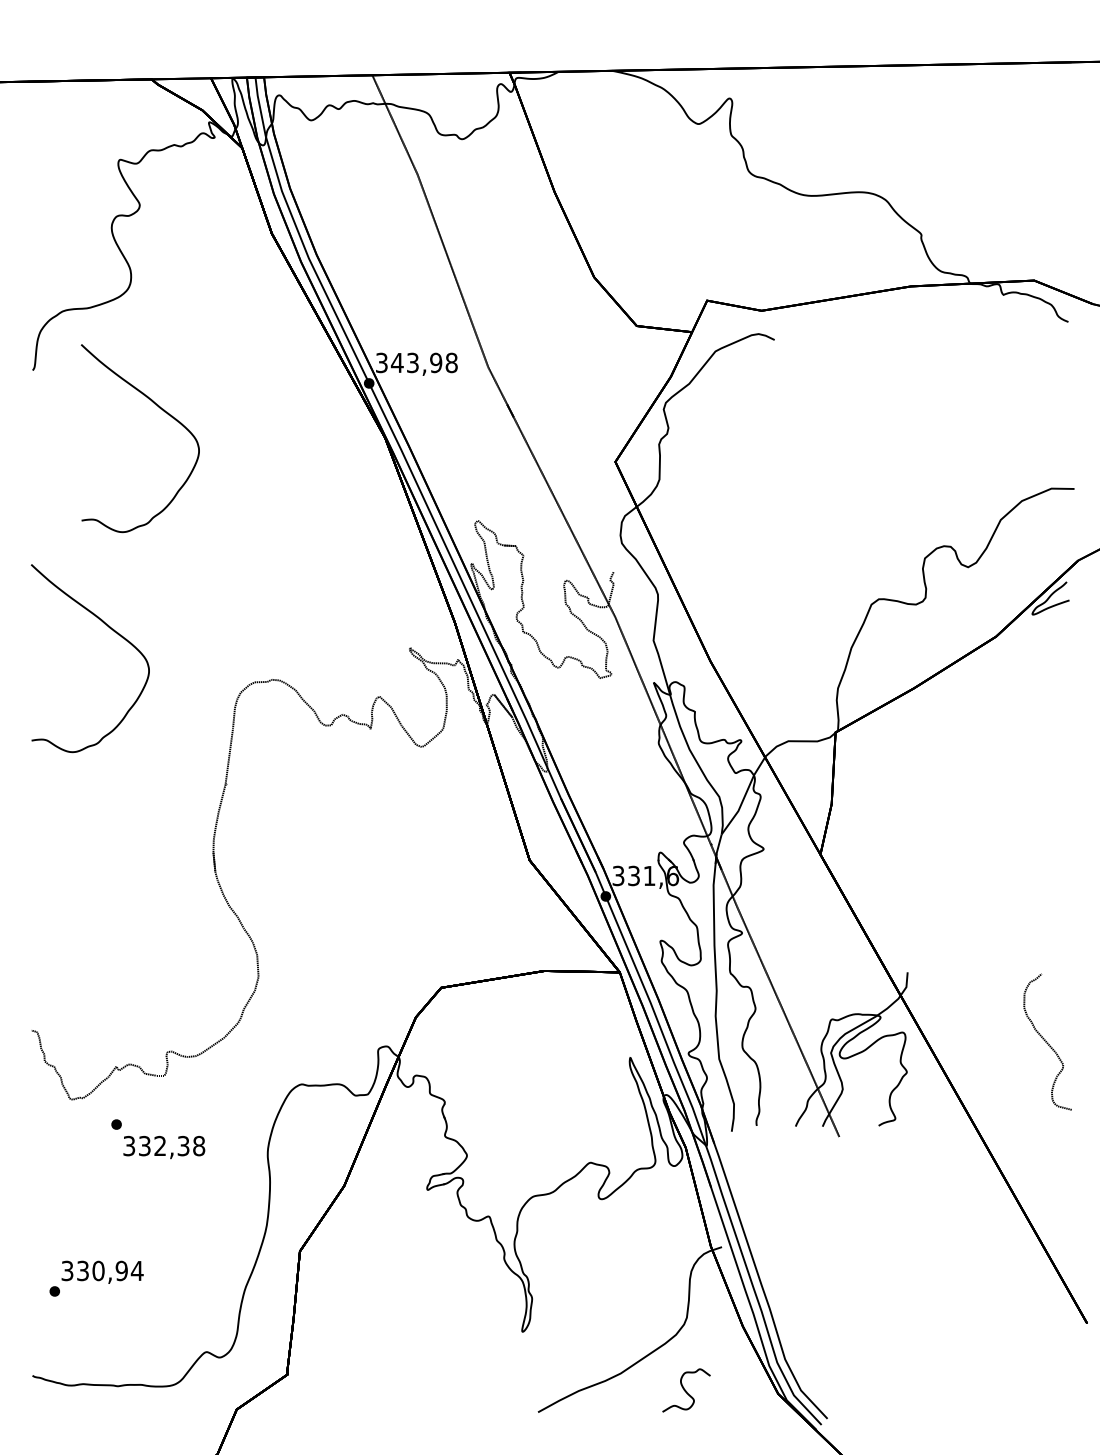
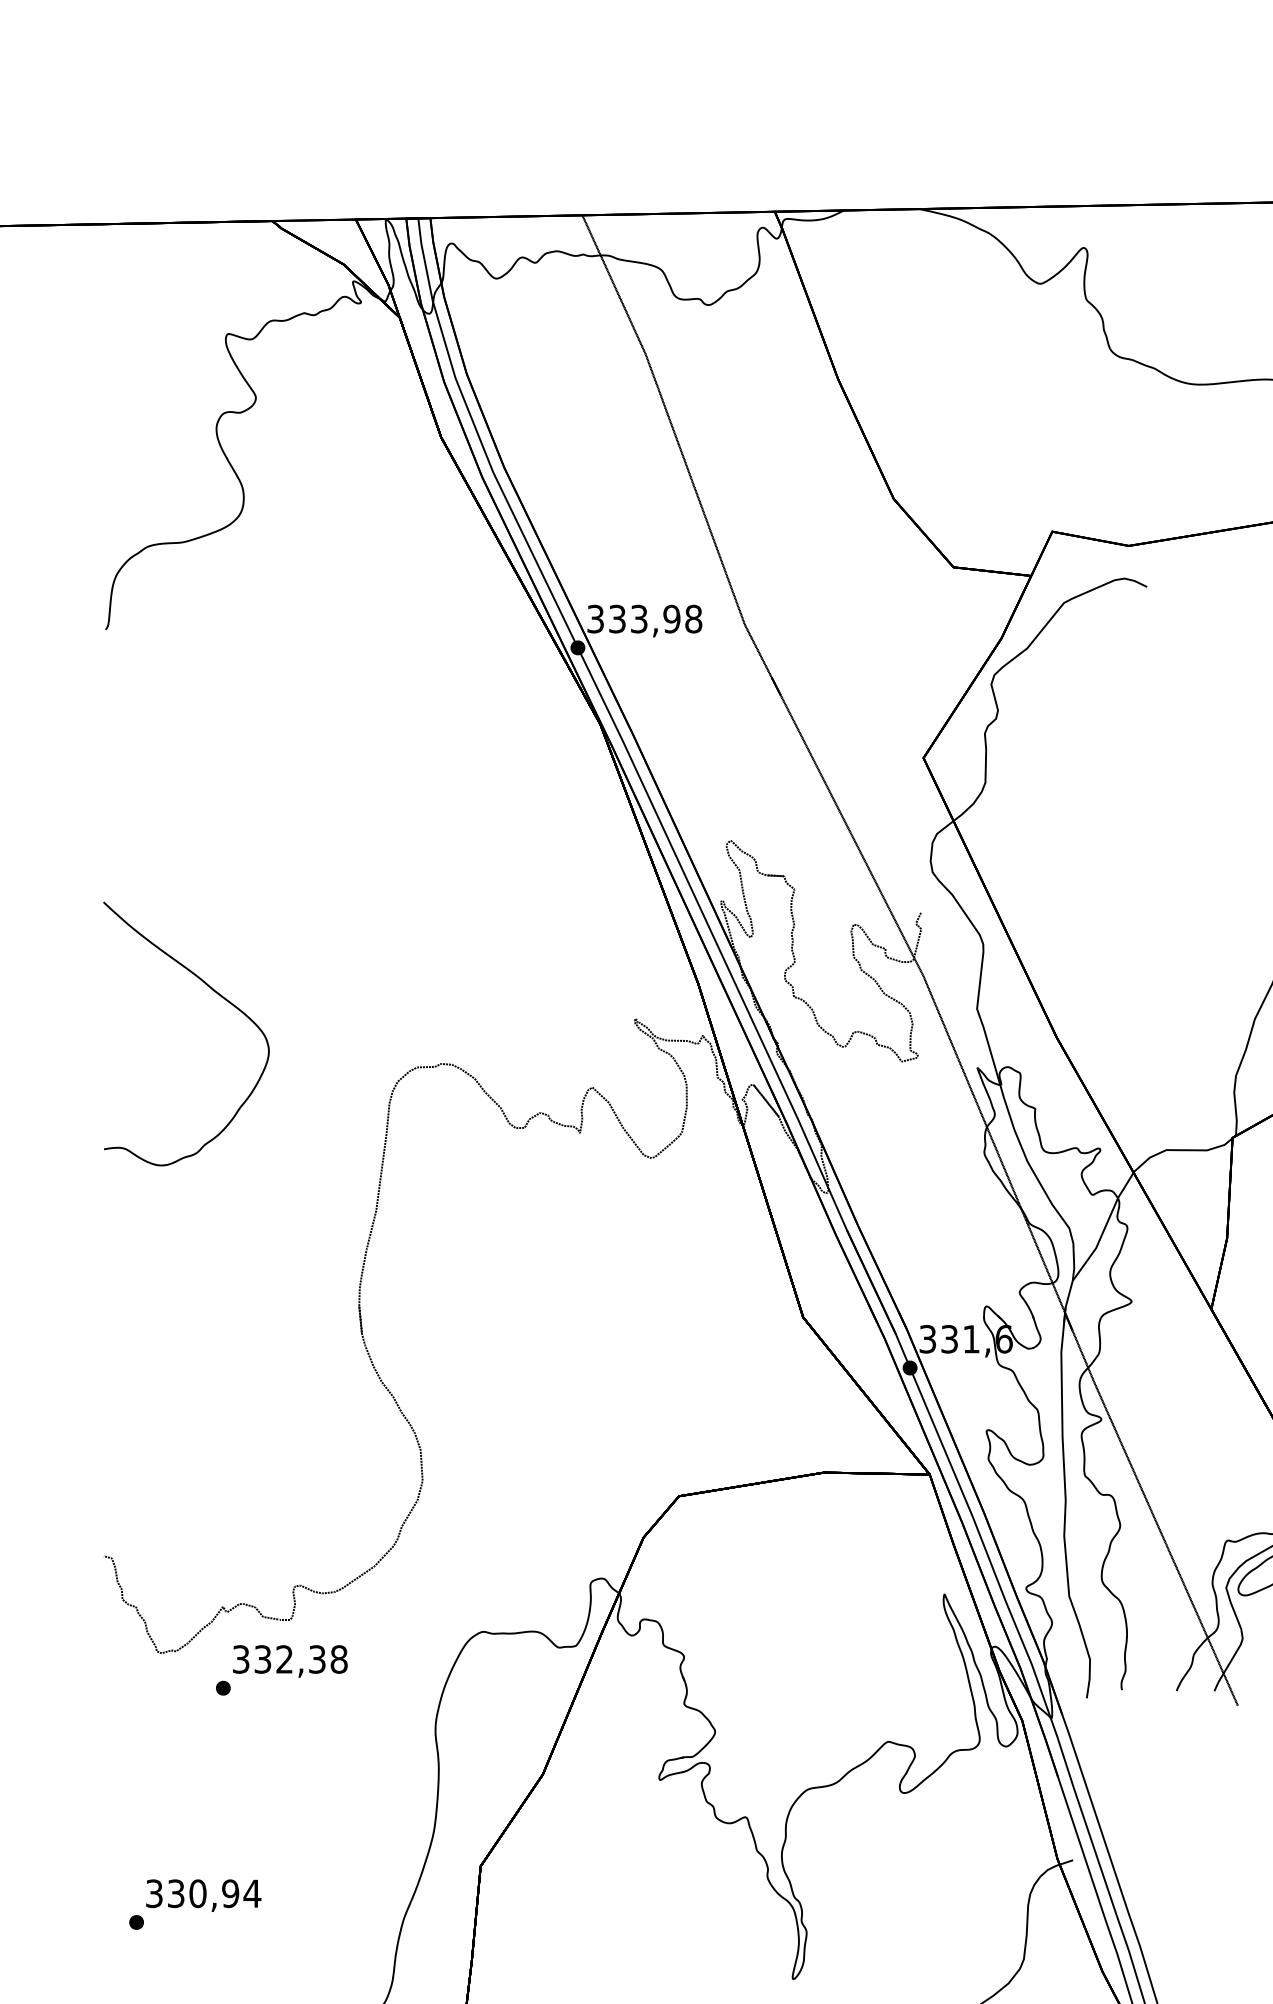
text: (396, 362) -> (616, 618), 343,98 -> 333,98
curve: (160, 409) -> (284, 684), removed
text: (164, 1147) -> (290, 1661), moved

